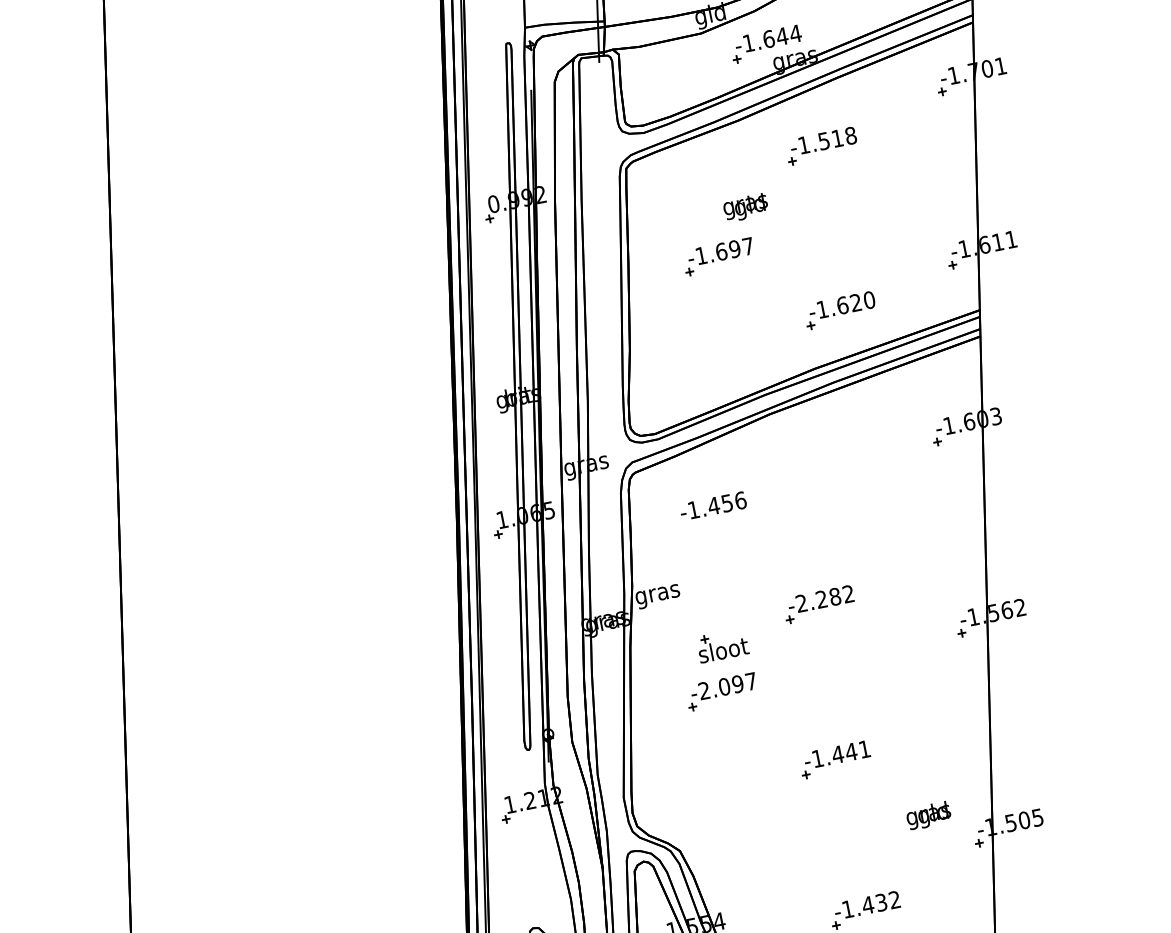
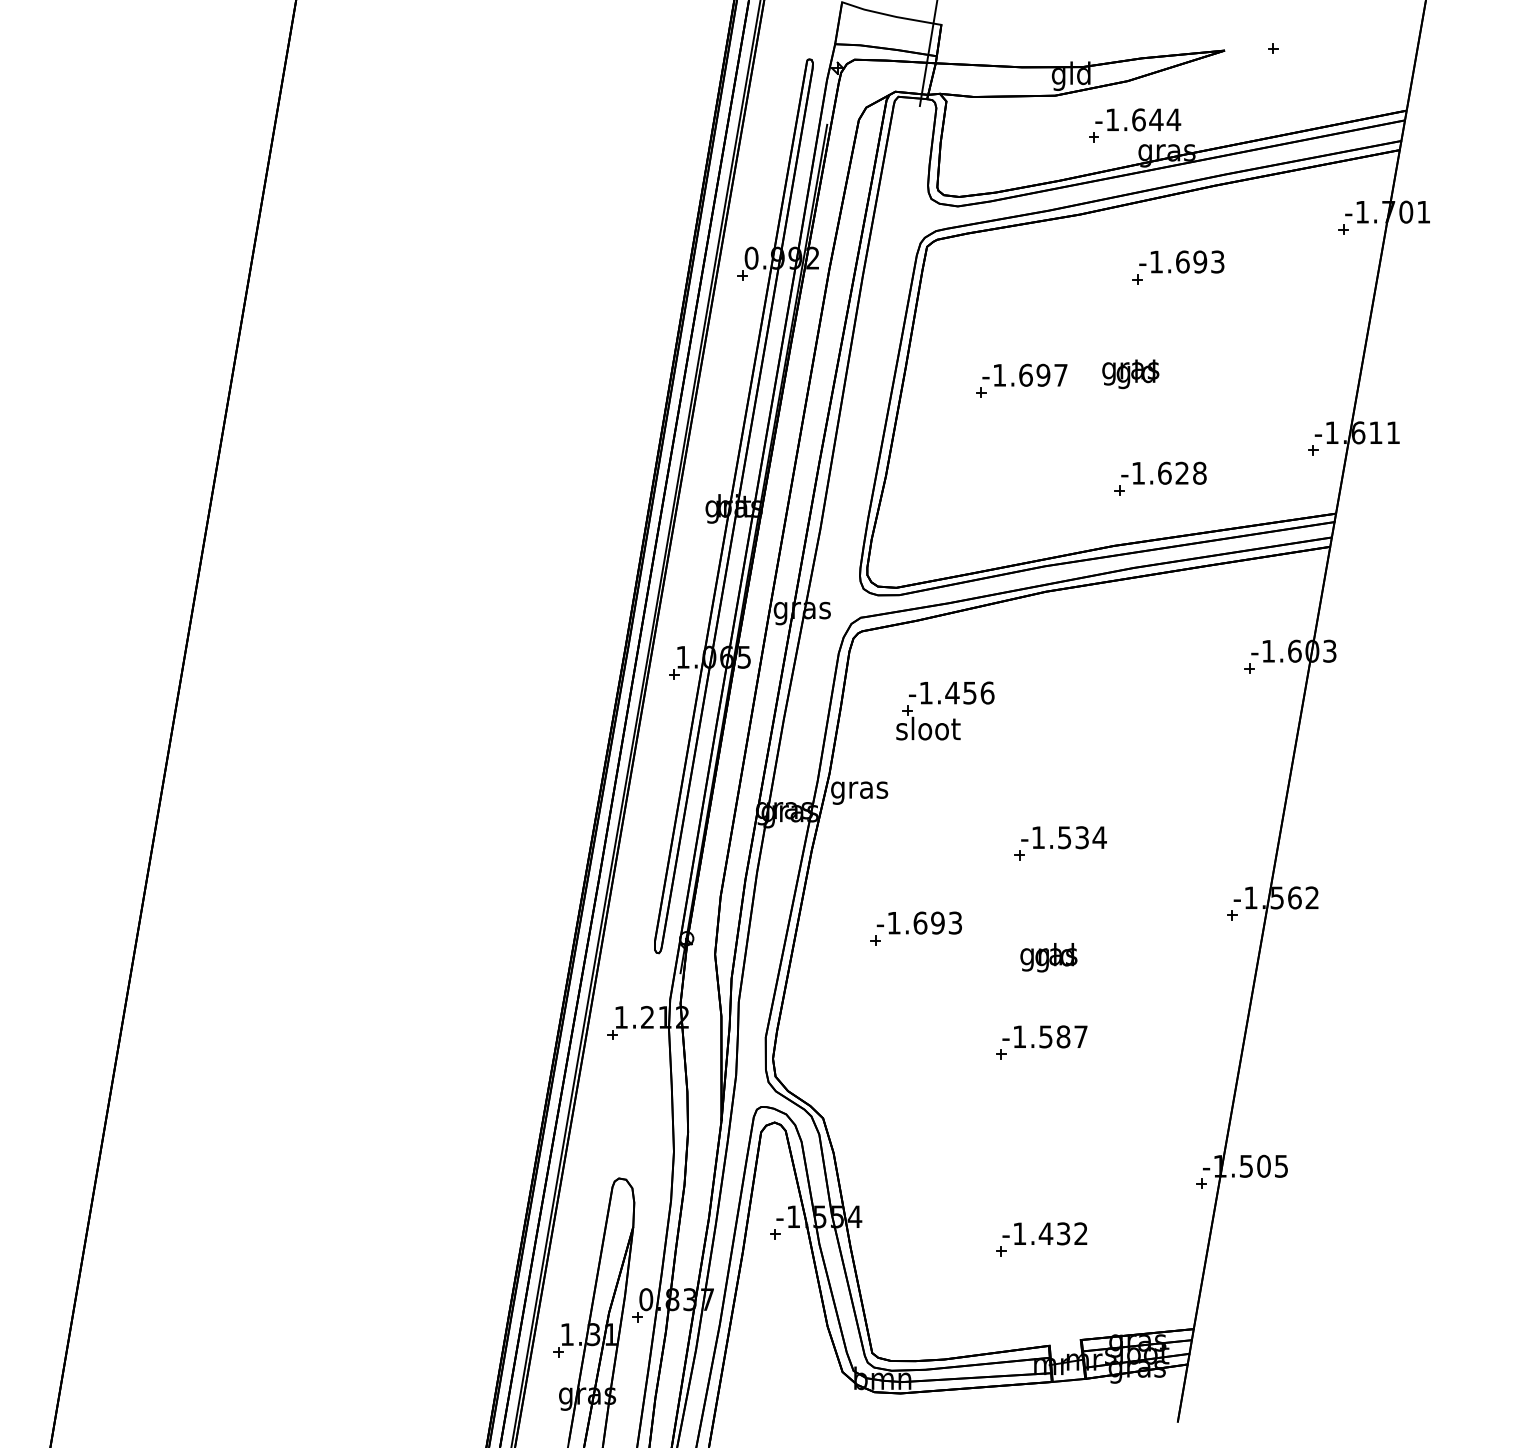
text: (837, 138) -> (1200, 261), -1.518 -> -1.693
text: (745, 208) -> (1130, 374), moved
text: (869, 300) -> (1199, 473), -1.620 -> -1.628
text: (824, 598) -> (1068, 837), -2.282 -> -1.534
part: (722, 645) -> (928, 722), moved
text: (727, 685) -> (924, 922), -2.097 -> -1.693
text: (850, 751) -> (1062, 1036), -1.441 -> -1.587
text: (928, 815) -> (1048, 957), moved

